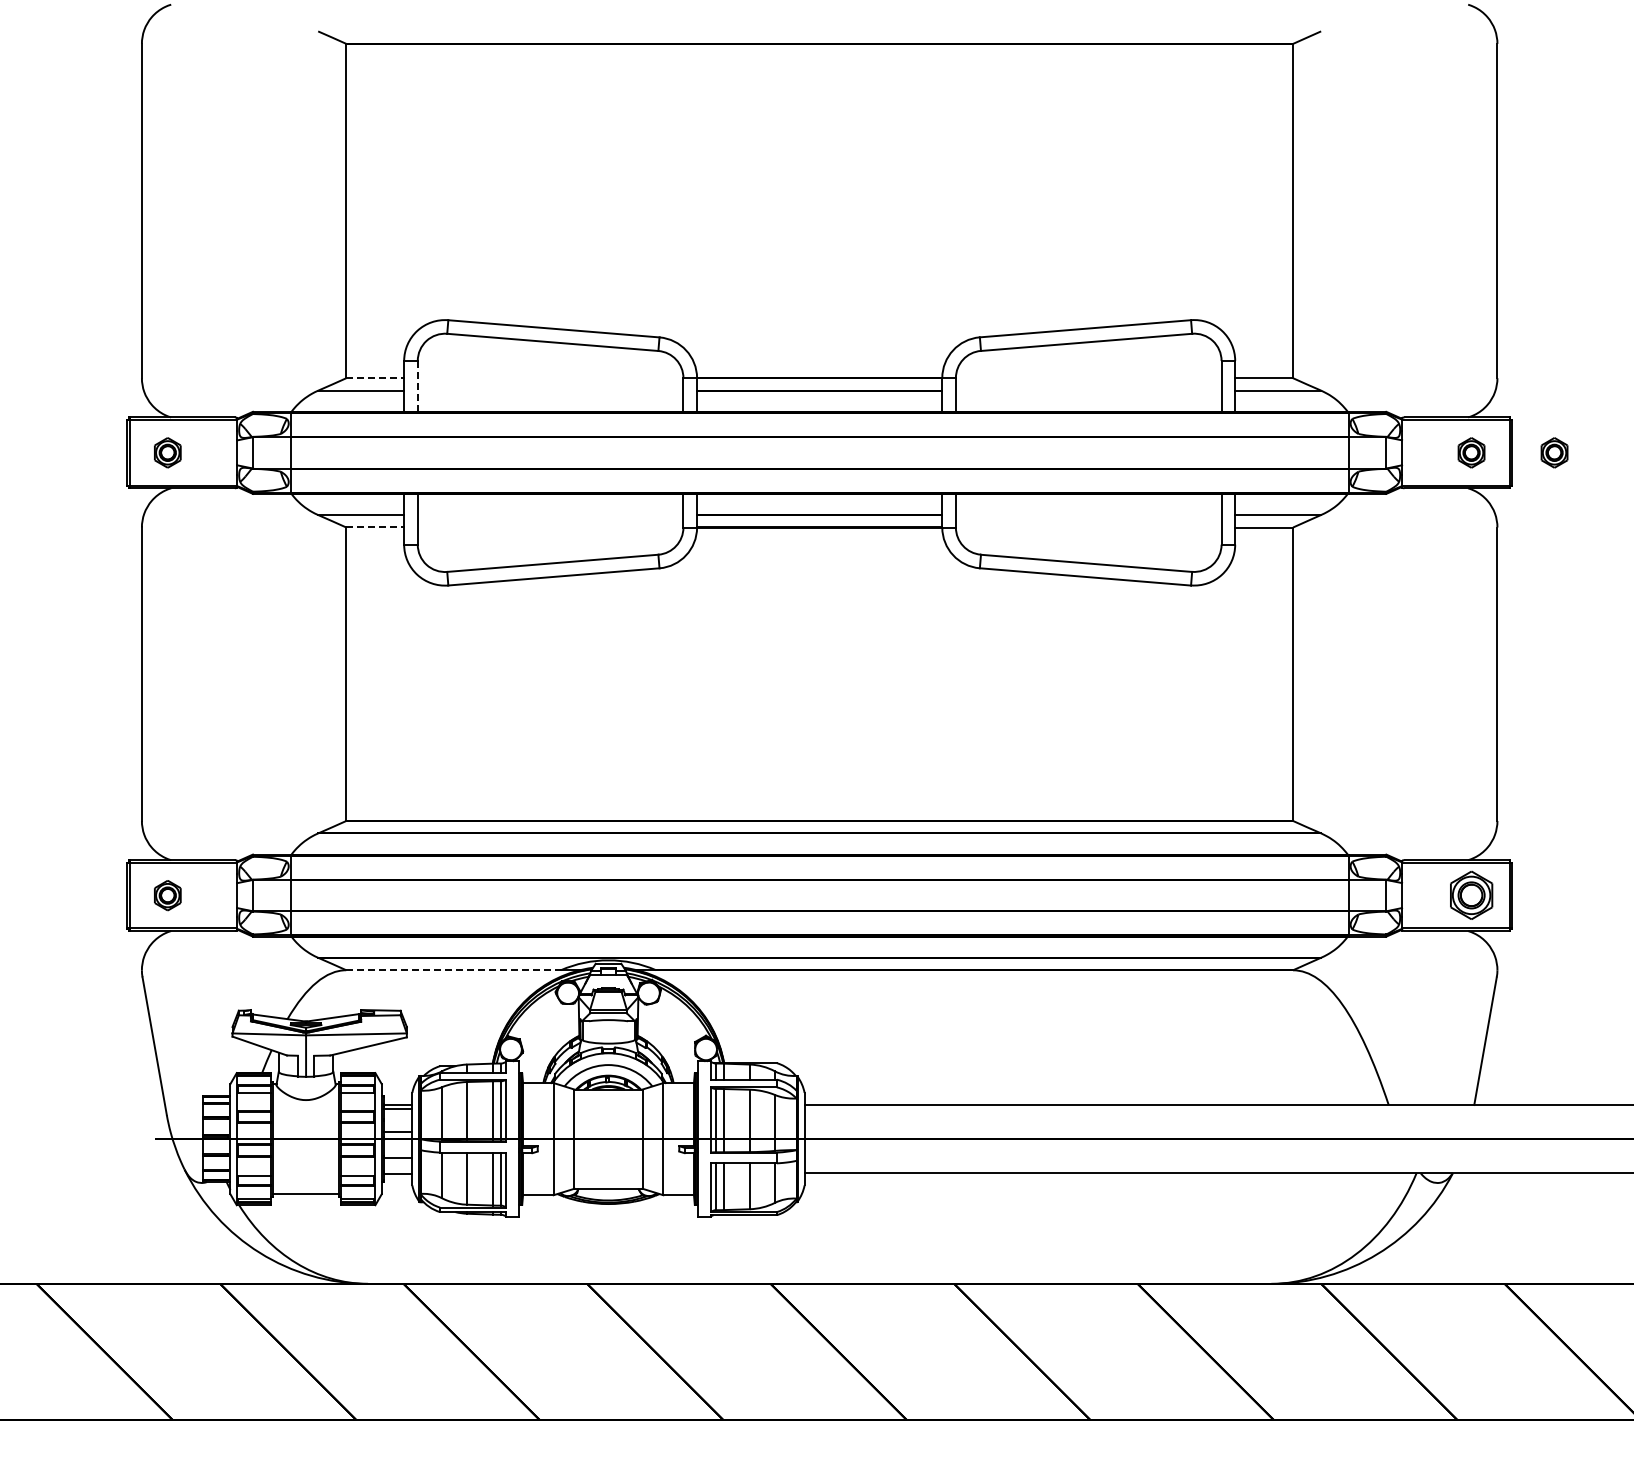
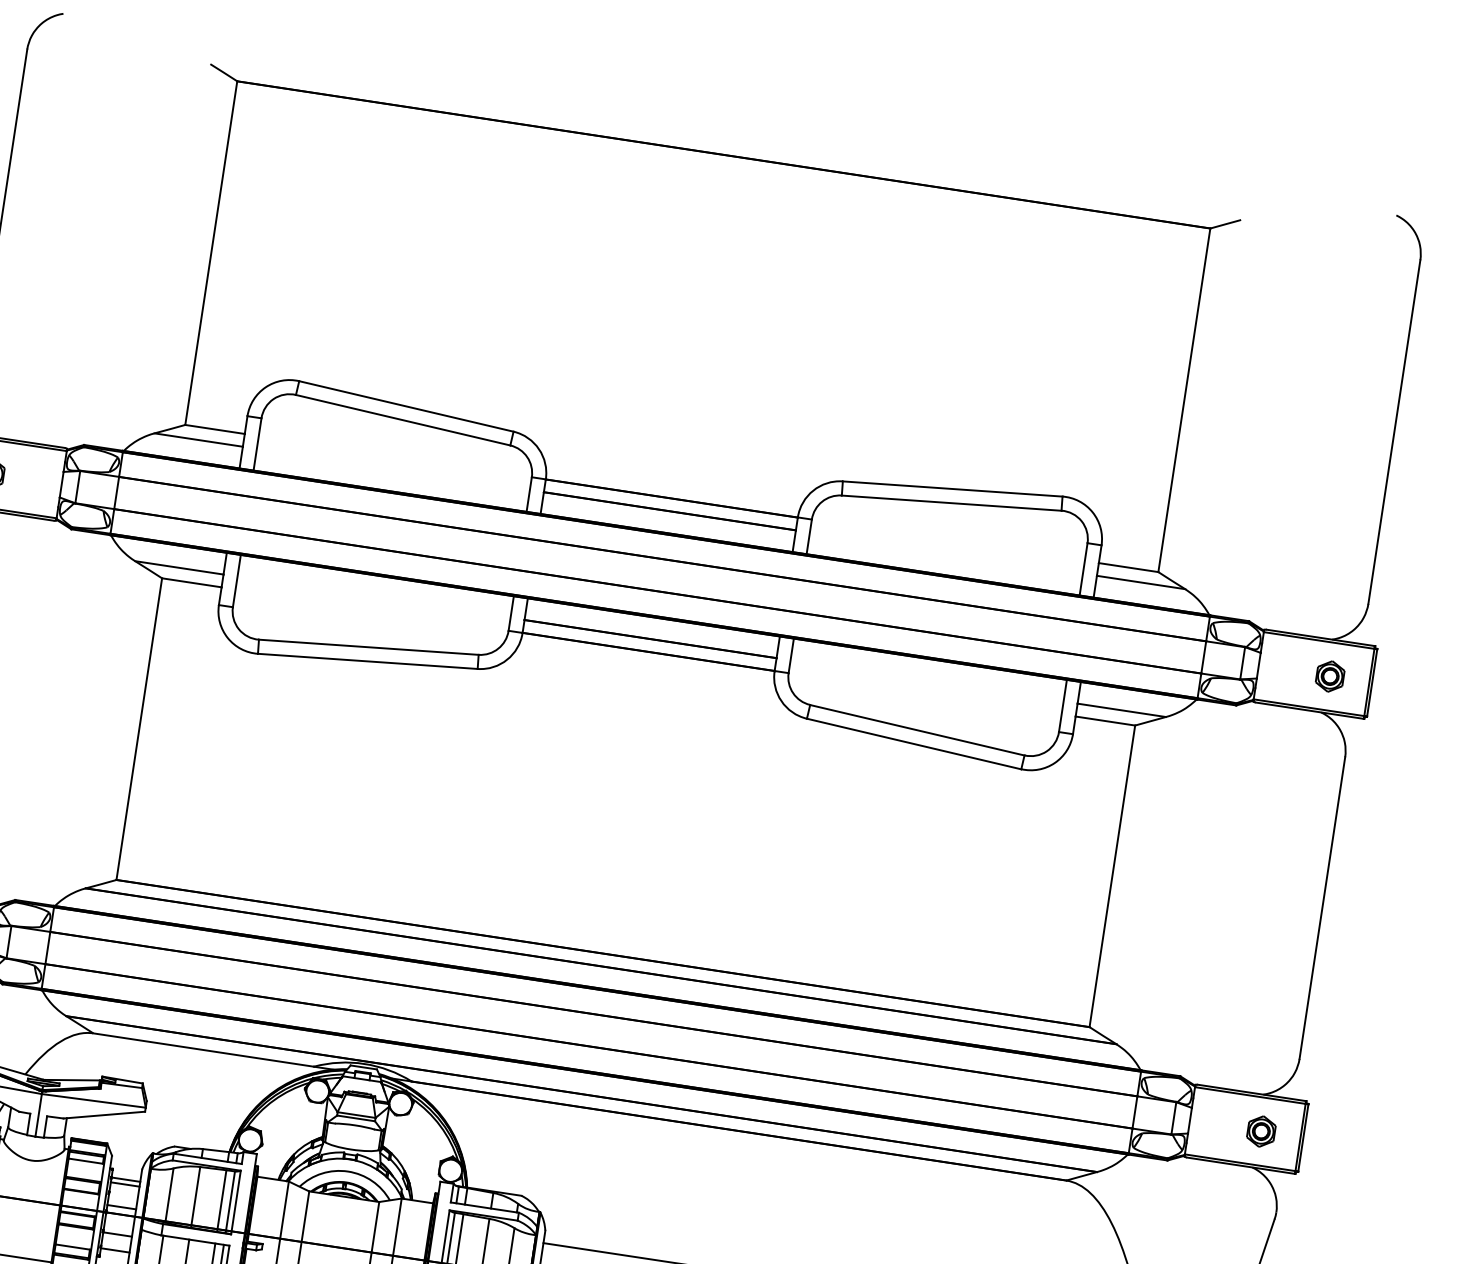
line: (375, 378) -> (215, 429), dashed -> solid
line: (417, 385) -> (257, 443), dashed -> solid
part: (1554, 452) -> (1415, 689), removed
line: (375, 527) -> (192, 582), dashed -> solid
part: (1471, 895) -> (1261, 1131), size x0.62
line: (454, 970) -> (204, 1050), dashed -> solid

